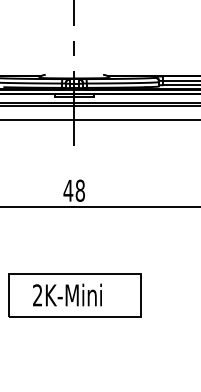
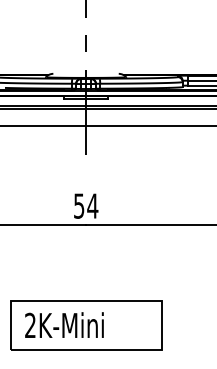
text: (74, 190) -> (86, 205), 48 -> 54
text: (67, 294) -> (64, 324), moved

